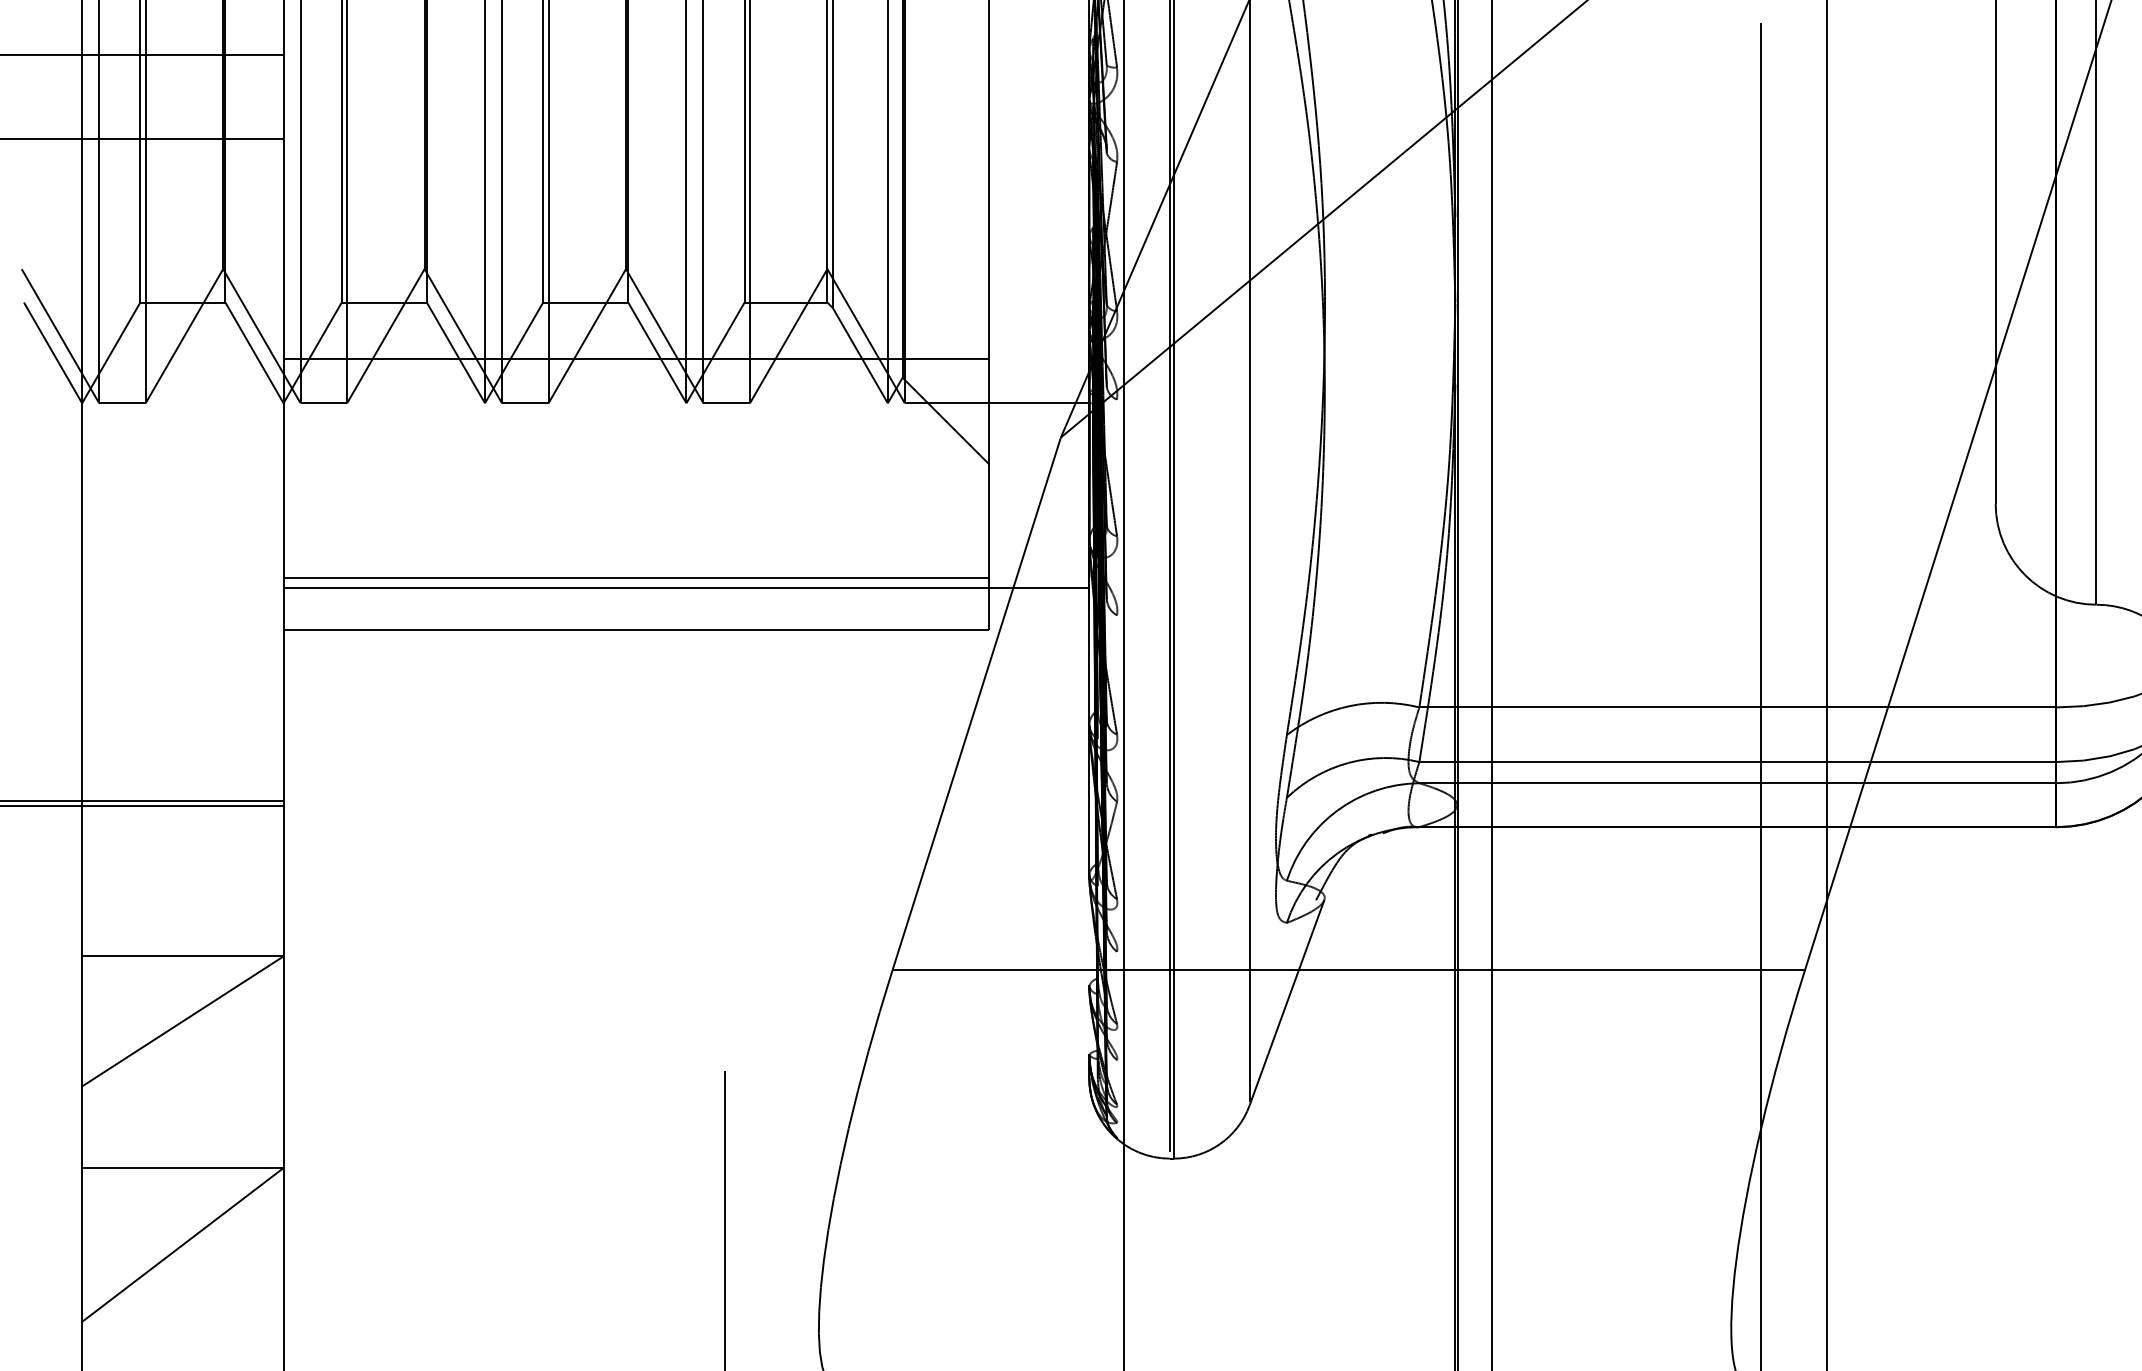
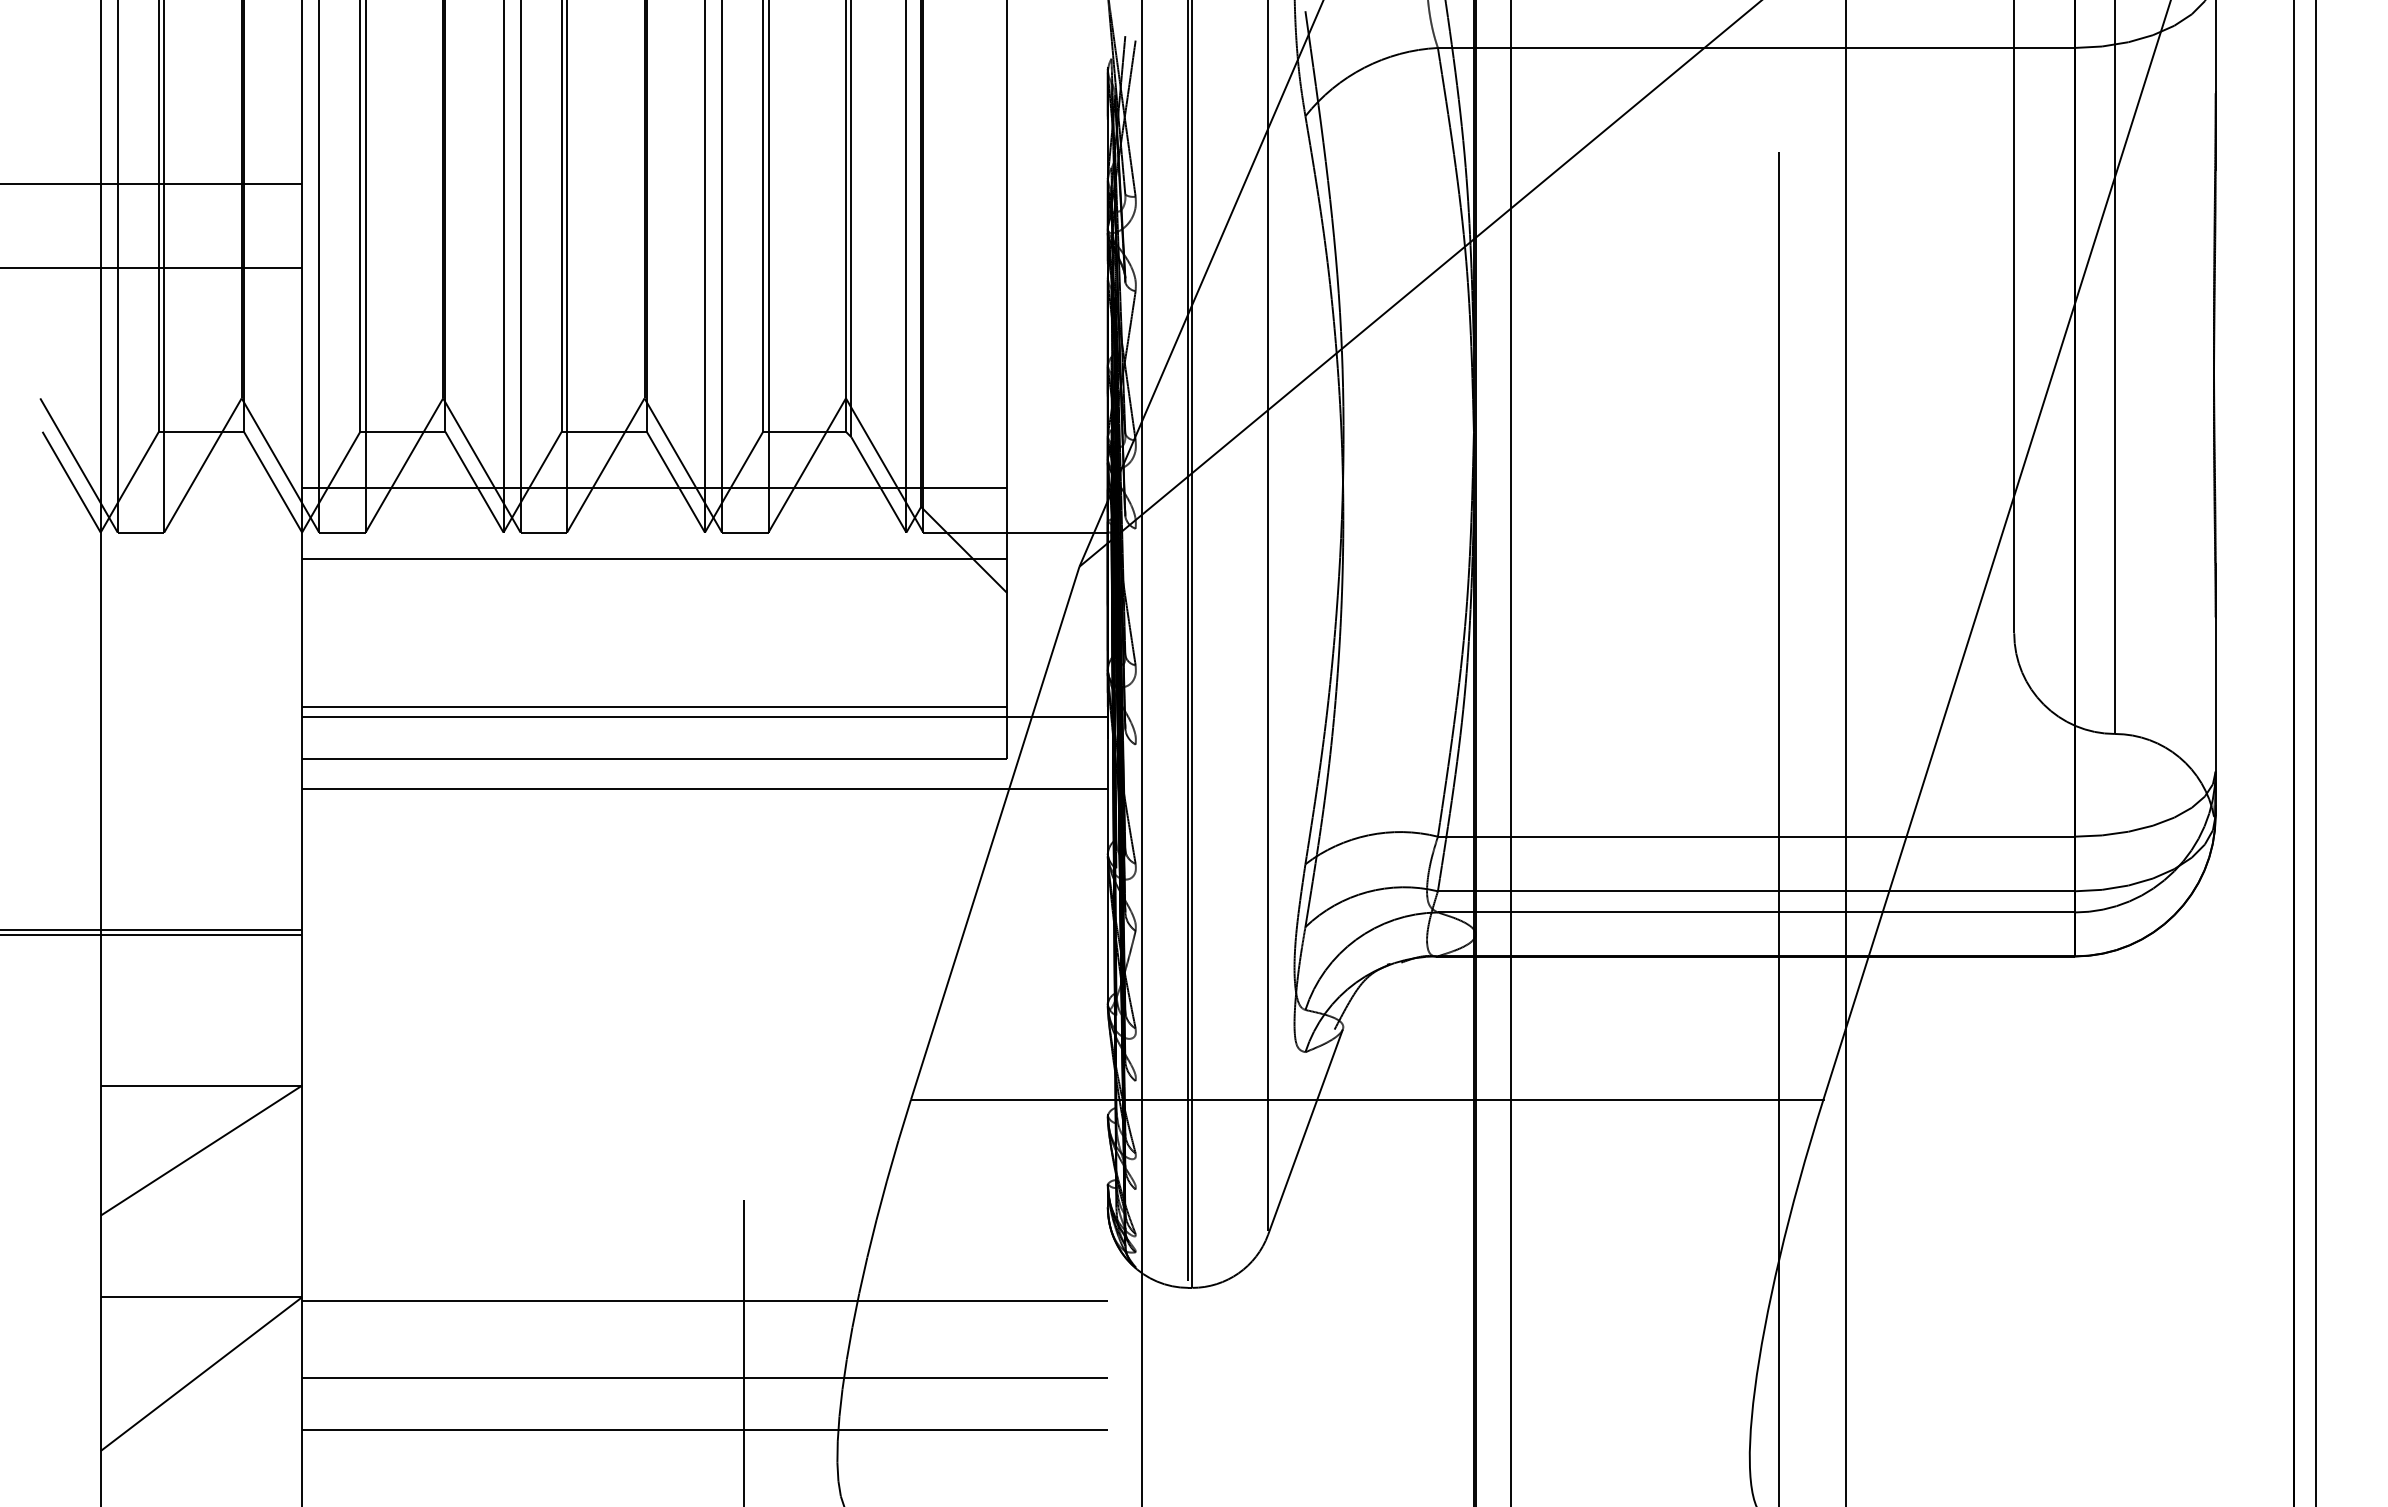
line: (635, 429) -> (654, 558), added
line: (685, 659) -> (704, 788), added
line: (685, 1172) -> (704, 1301), added
line: (685, 1248) -> (704, 1377), added
line: (685, 1301) -> (704, 1430), added

